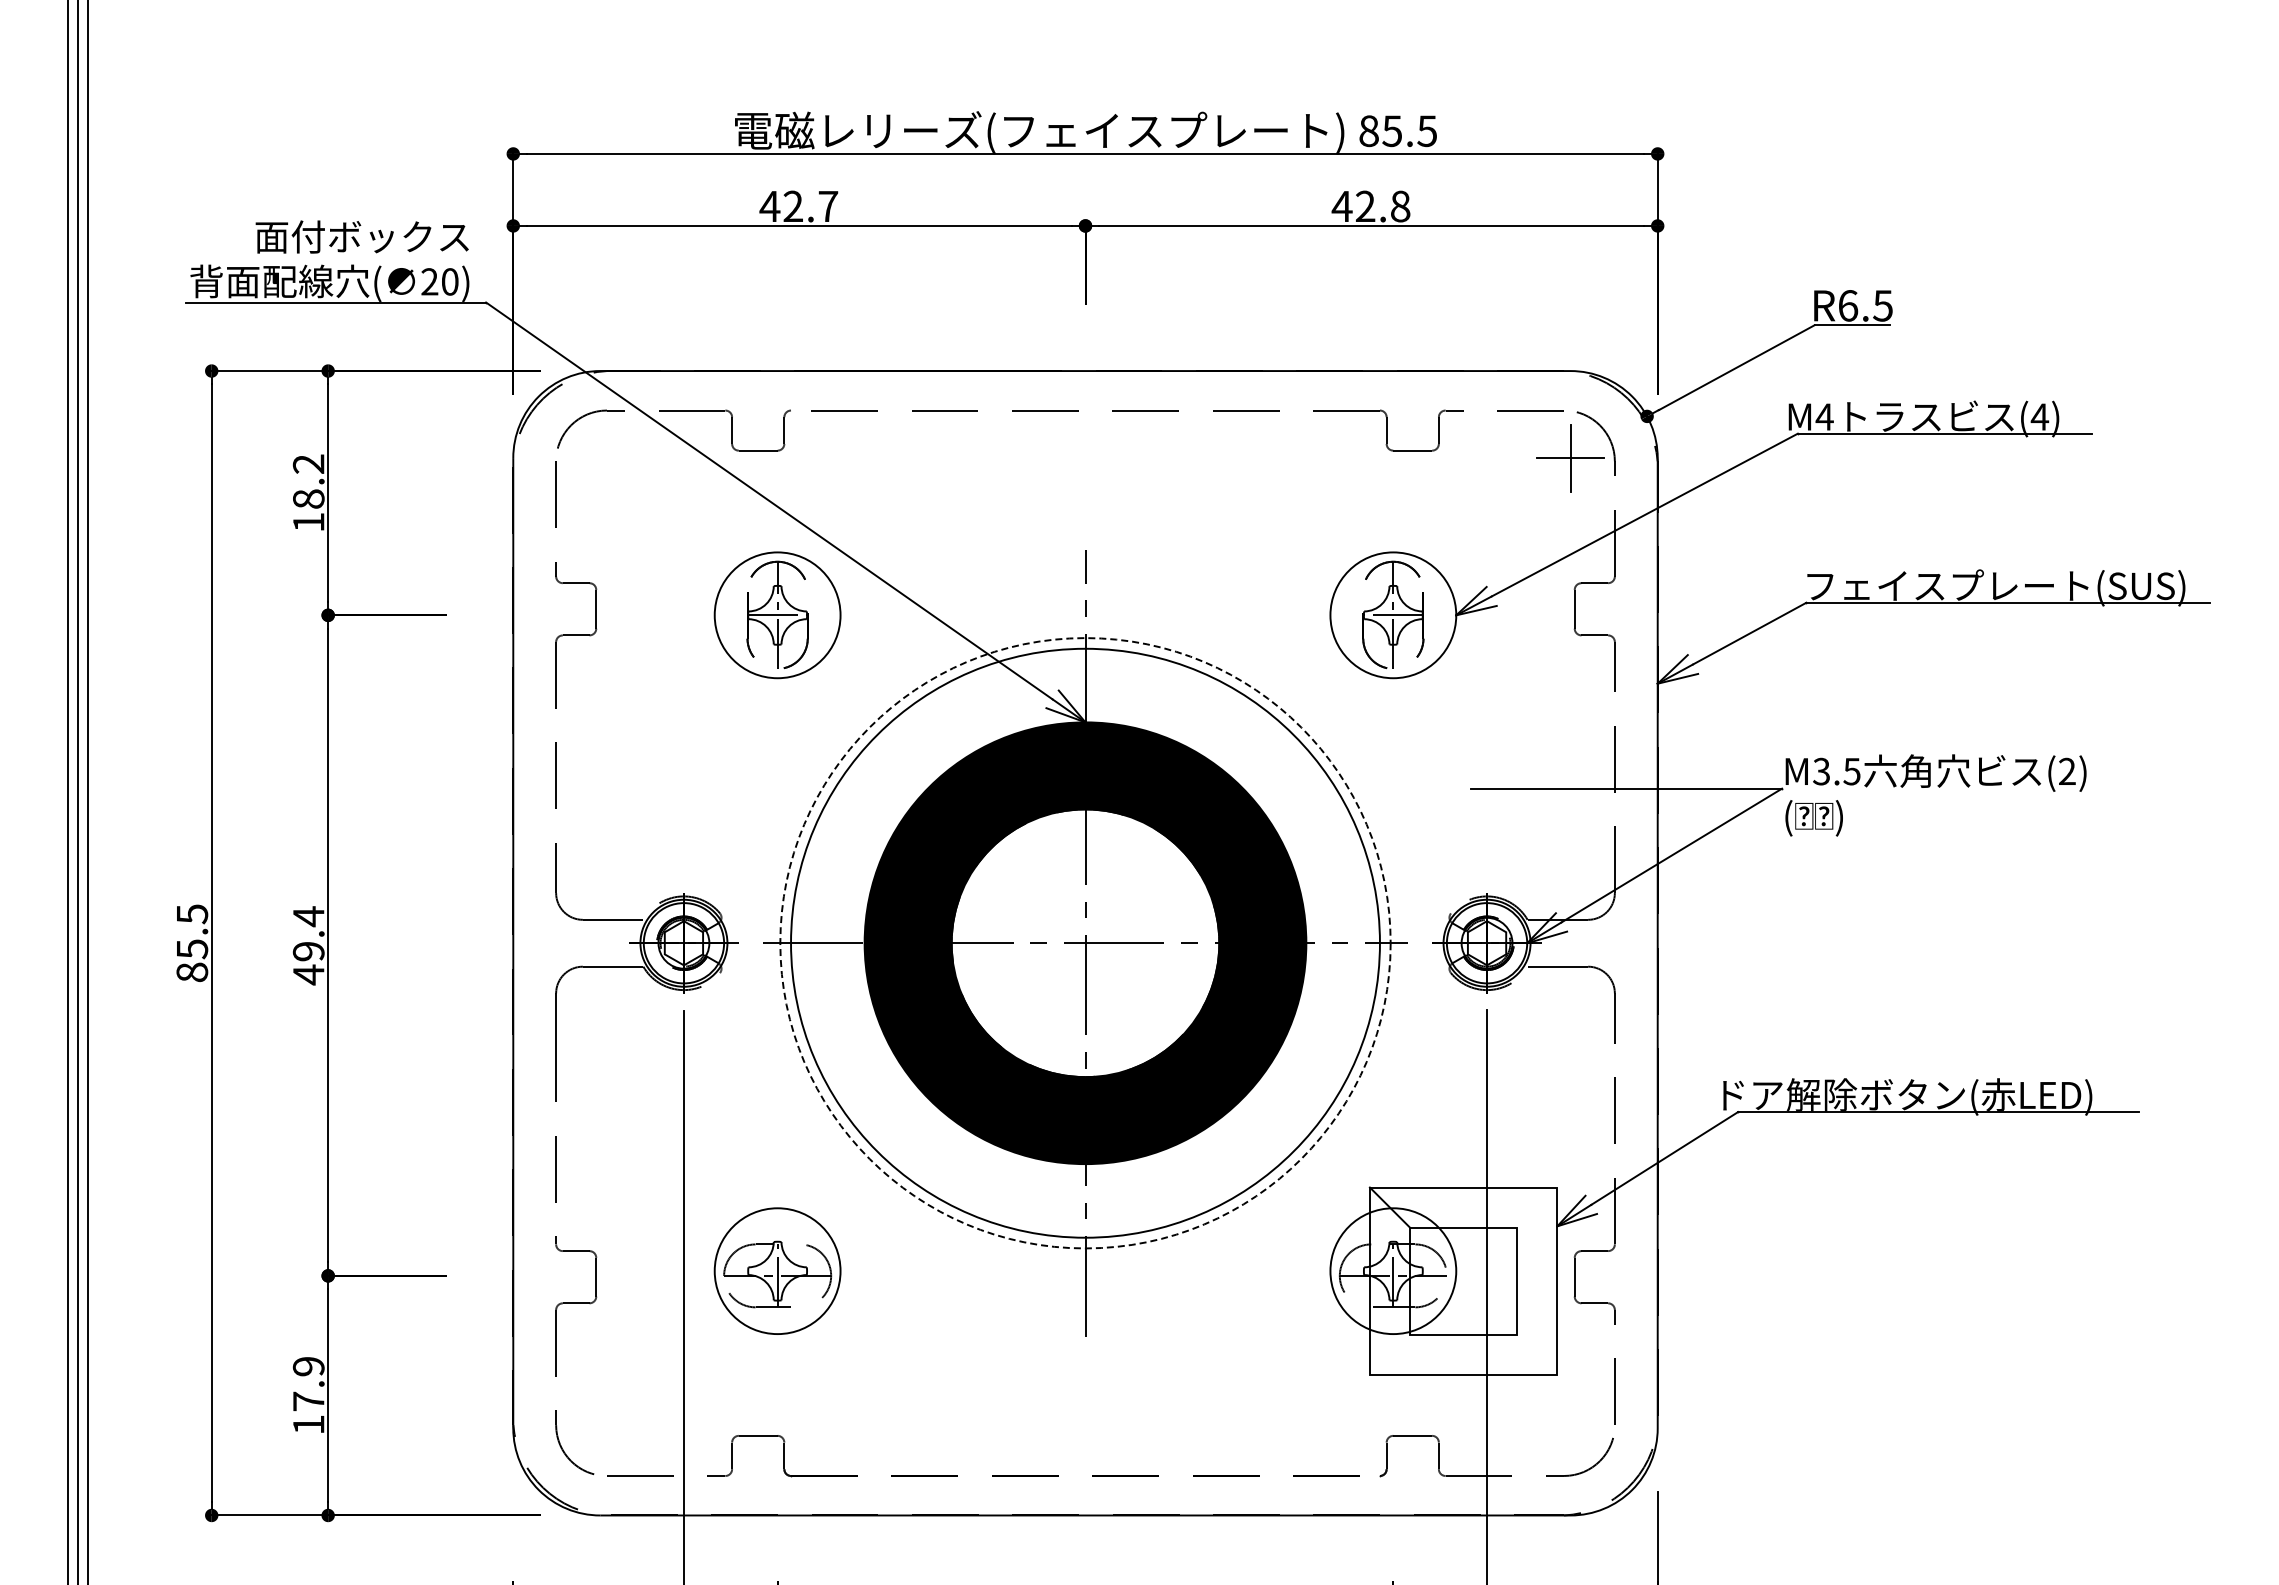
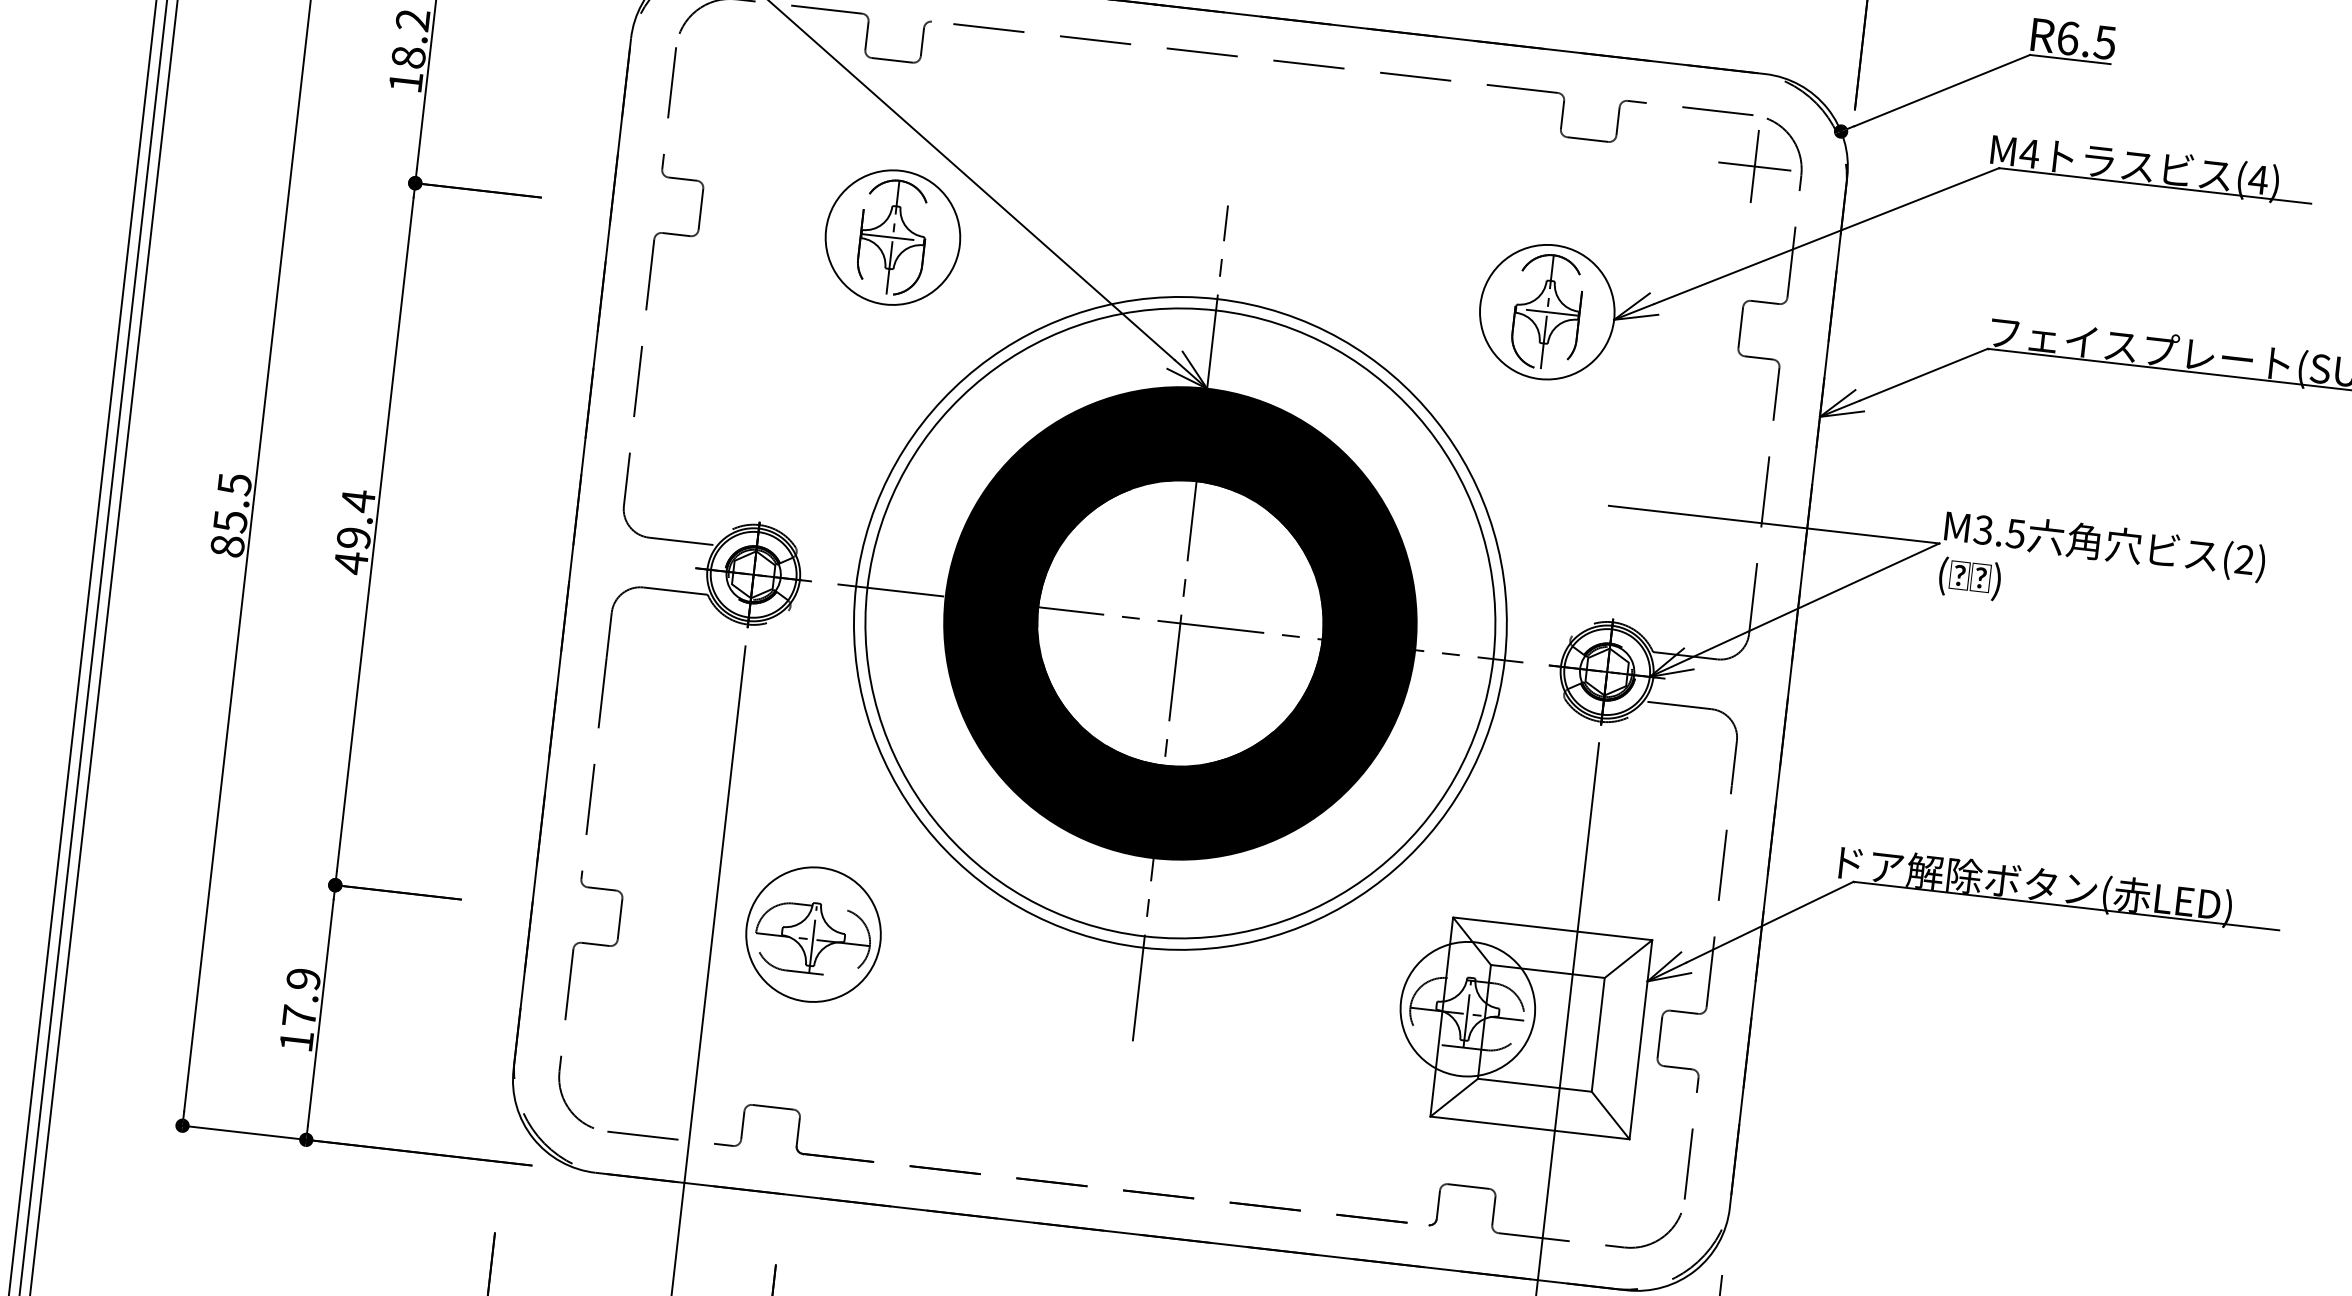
circle: (1085, 943) -> (1180, 623), dashed -> solid
line: (1537, 1207) -> (1628, 958), added
line: (1389, 1354) -> (1453, 1097), added
line: (1537, 1354) -> (1610, 1115), added

